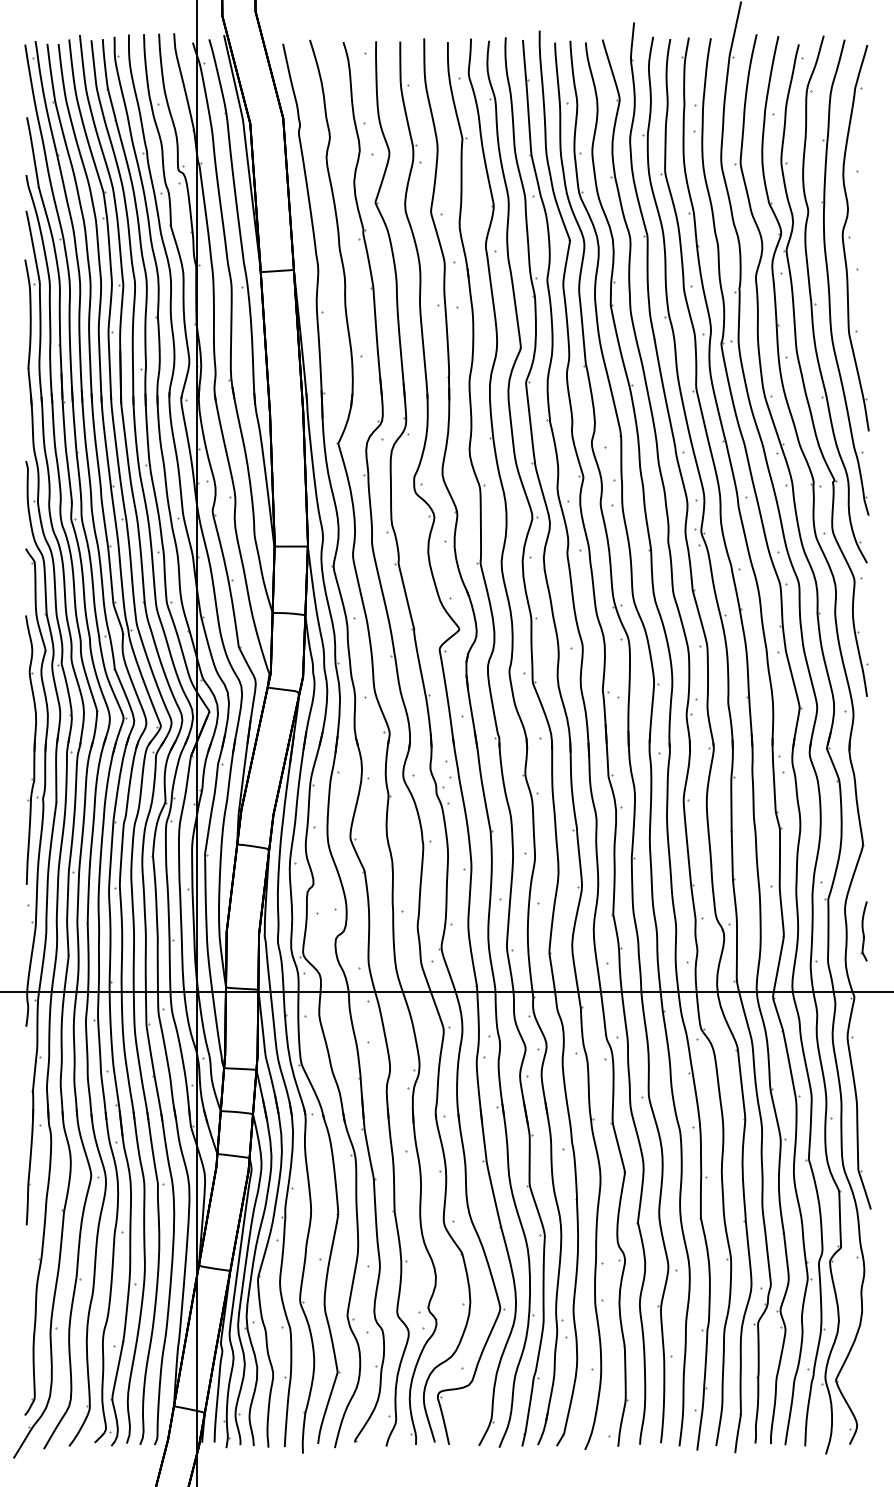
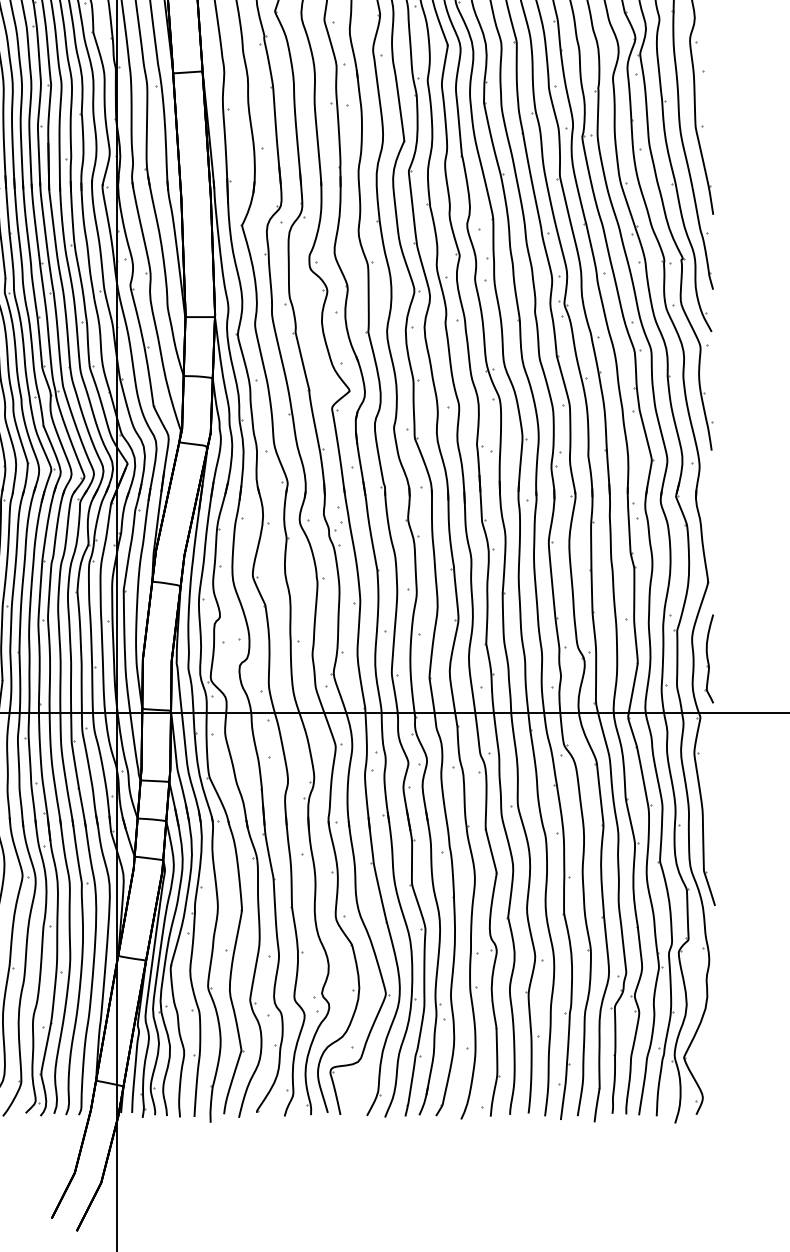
part: (863, 931) -> (708, 659), size x1.67

